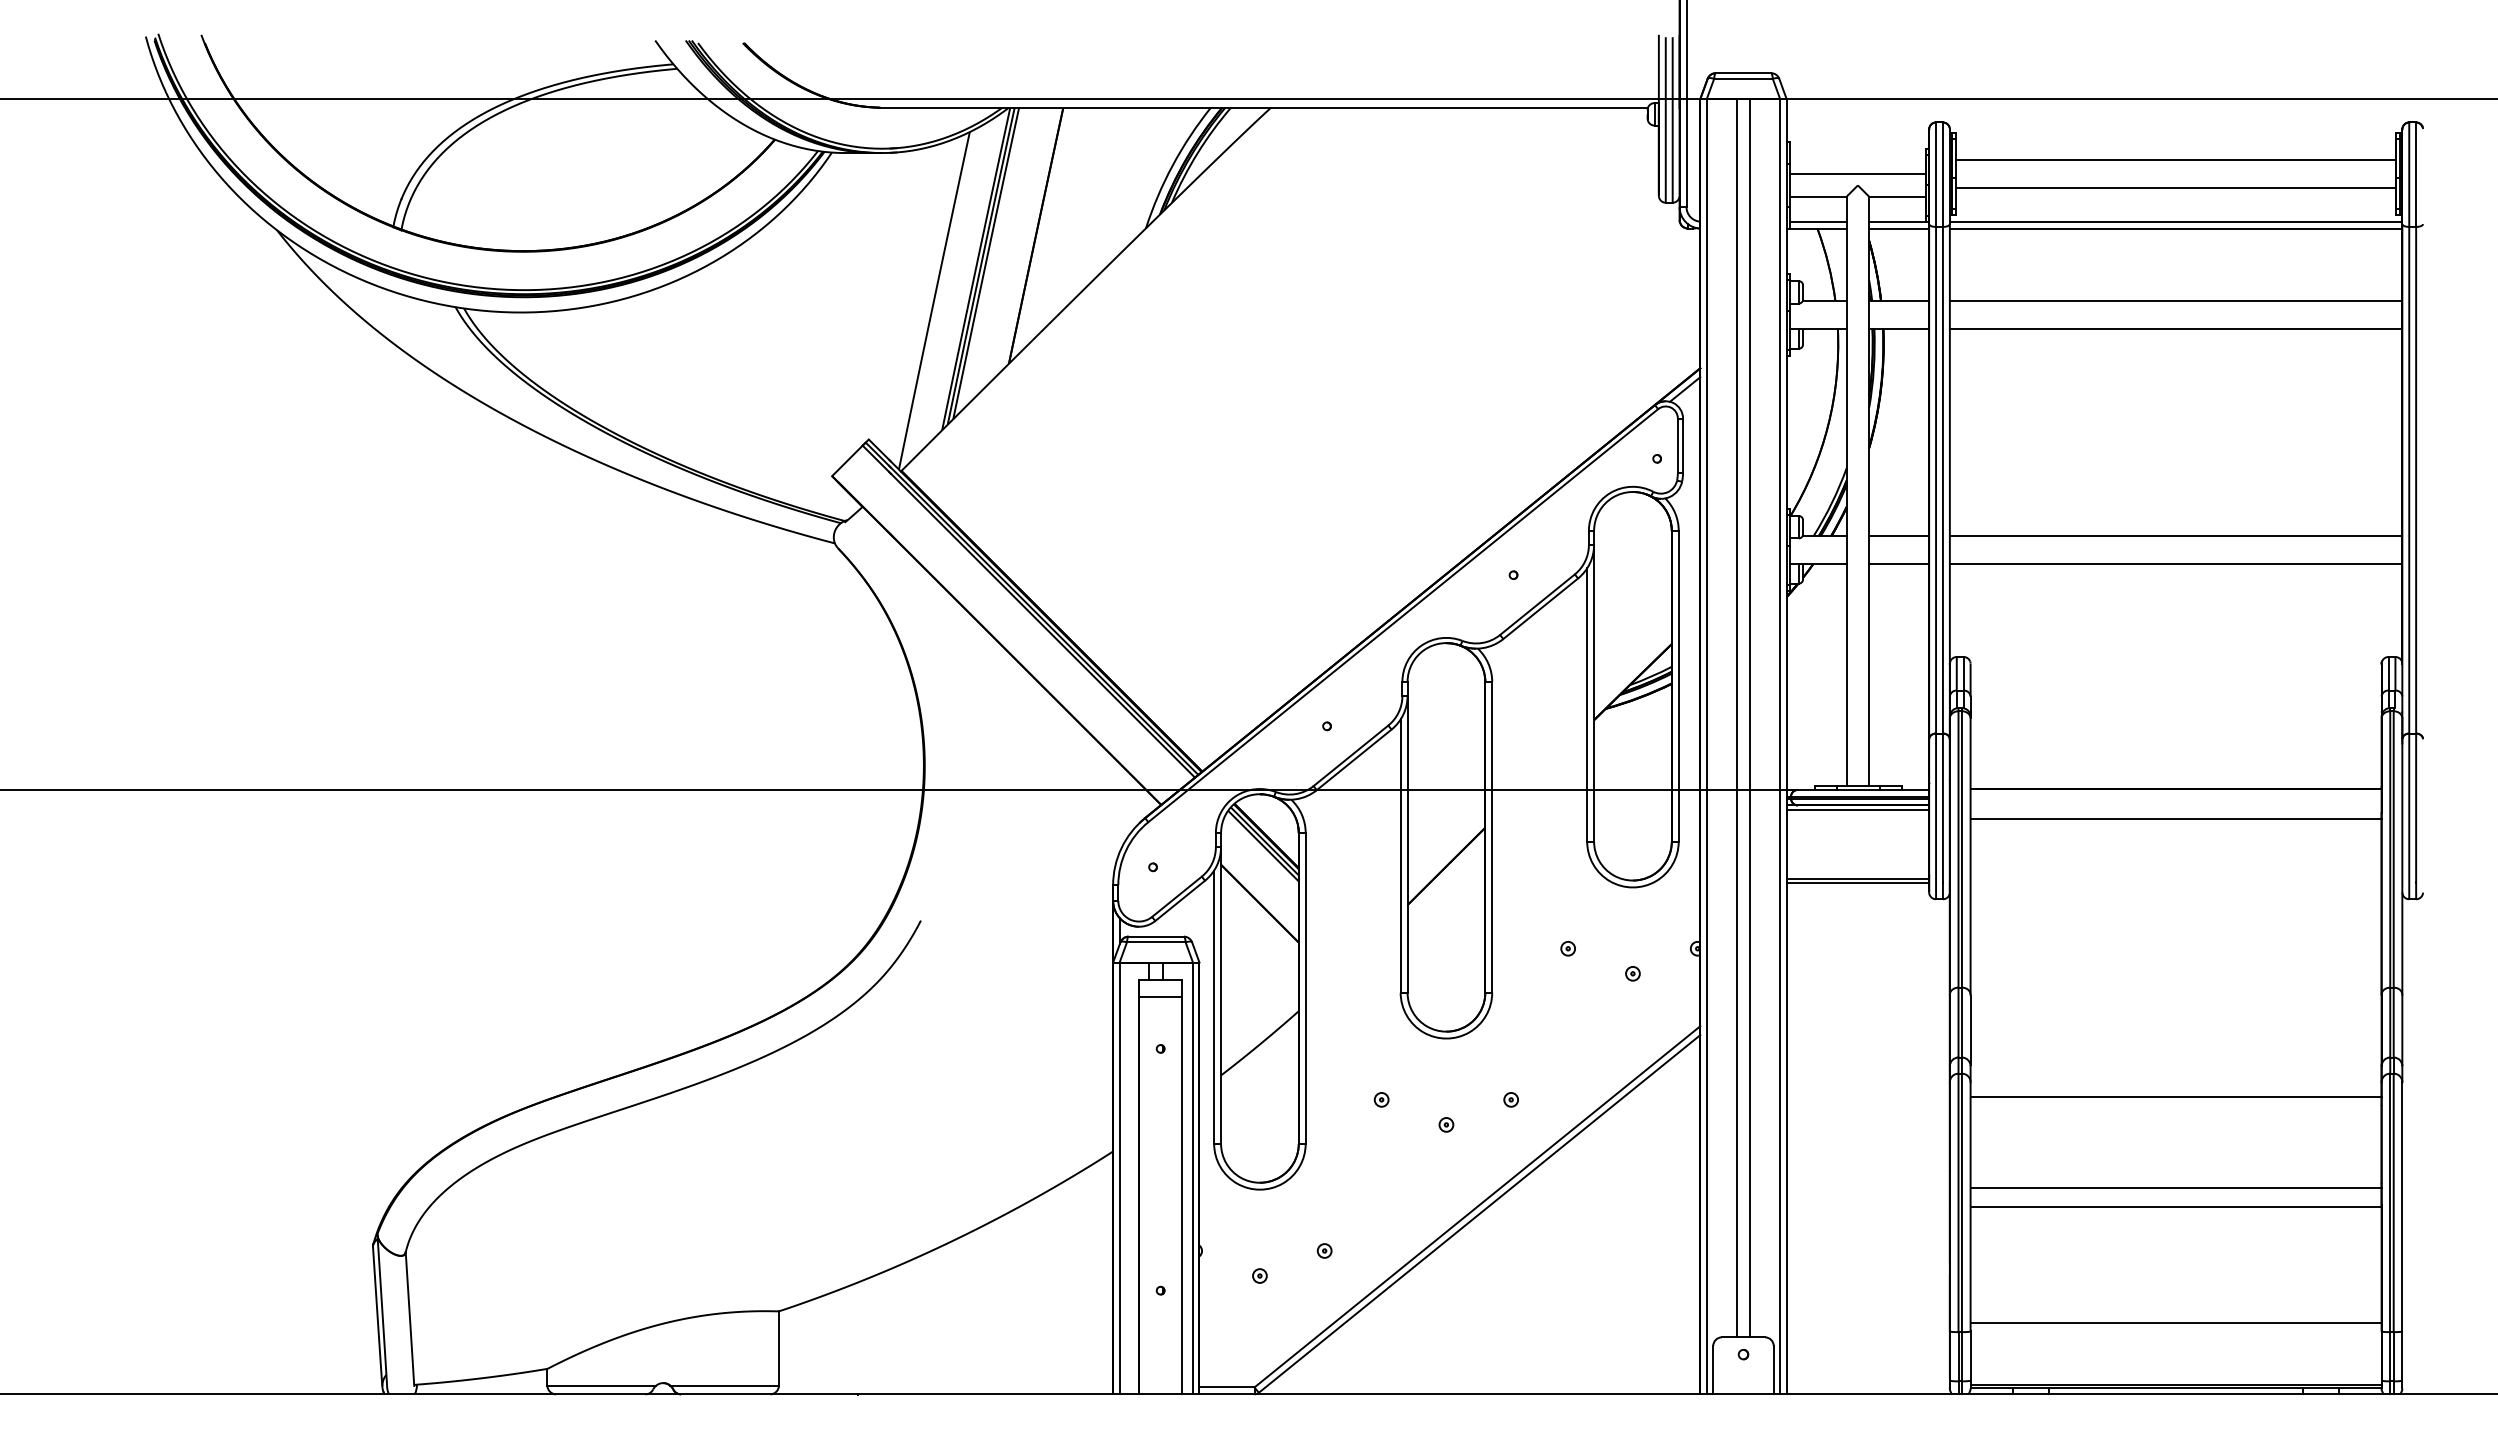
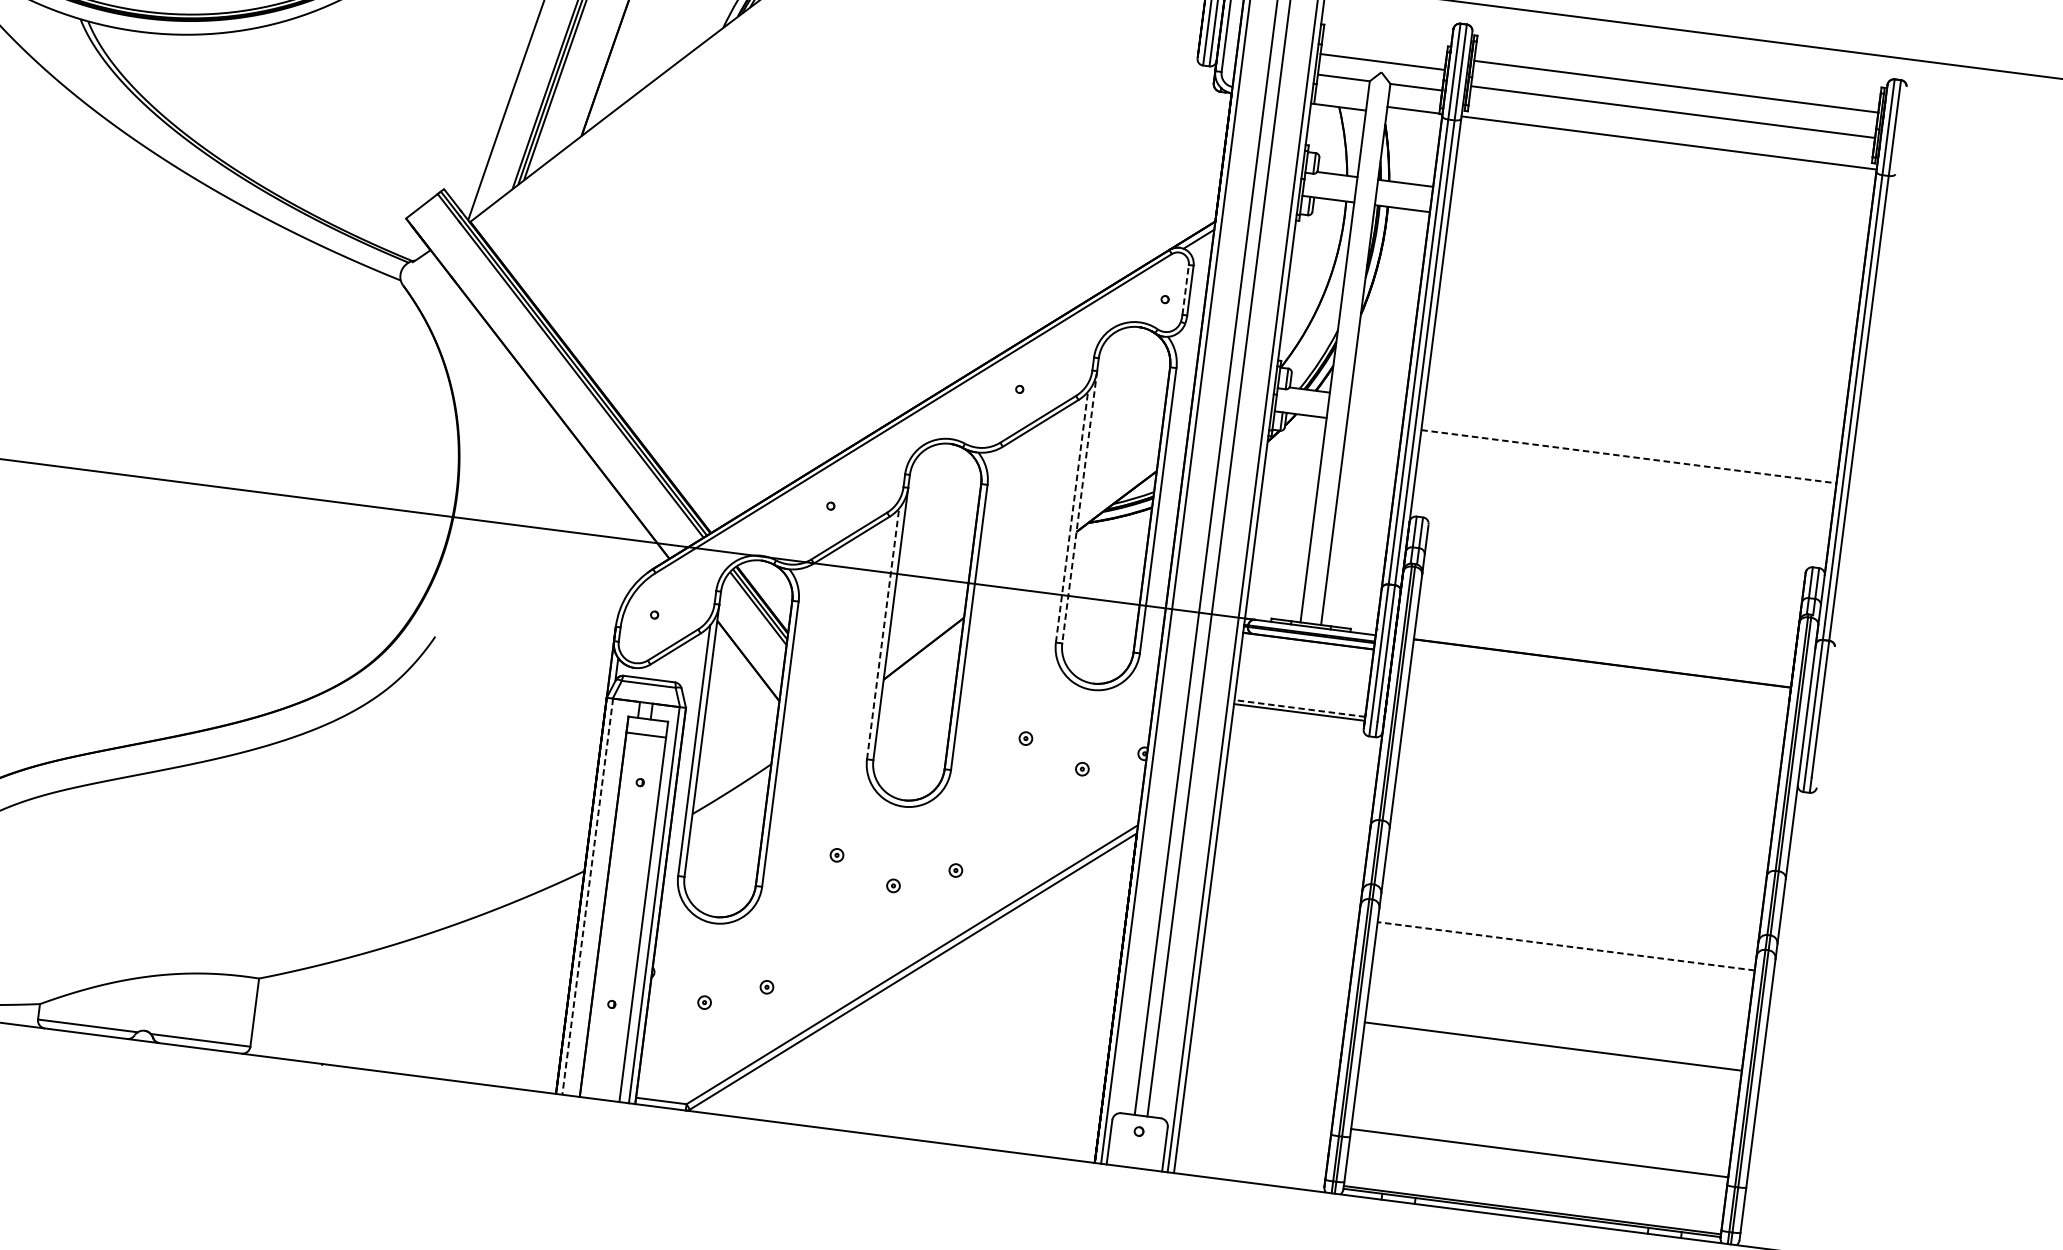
line: (1818, 221) -> (1341, 100), removed
line: (1899, 228) -> (1414, 116), removed
line: (2175, 228) -> (1667, 149), removed
line: (2175, 301) -> (1659, 216), removed
line: (2175, 328) -> (1656, 240), removed
line: (1677, 445) -> (1185, 289), solid -> dashed
line: (1899, 536) -> (1378, 399), removed
line: (2175, 536) -> (1631, 431), removed
line: (1899, 563) -> (1375, 424), removed
line: (2176, 563) -> (1629, 456), solid -> dashed
line: (1594, 693) -> (1080, 507), solid -> dashed
line: (1587, 705) -> (1072, 517), solid -> dashed
line: (1857, 809) -> (1307, 644), removed
line: (2175, 818) -> (1598, 690), removed
line: (1400, 856) -> (882, 634), solid -> dashed
line: (1857, 878) -> (1299, 708), solid -> dashed
line: (2176, 1097) -> (1566, 946), solid -> dashed
line: (1120, 1178) -> (588, 896), solid -> dashed
line: (2175, 1187) -> (1555, 1029), removed

